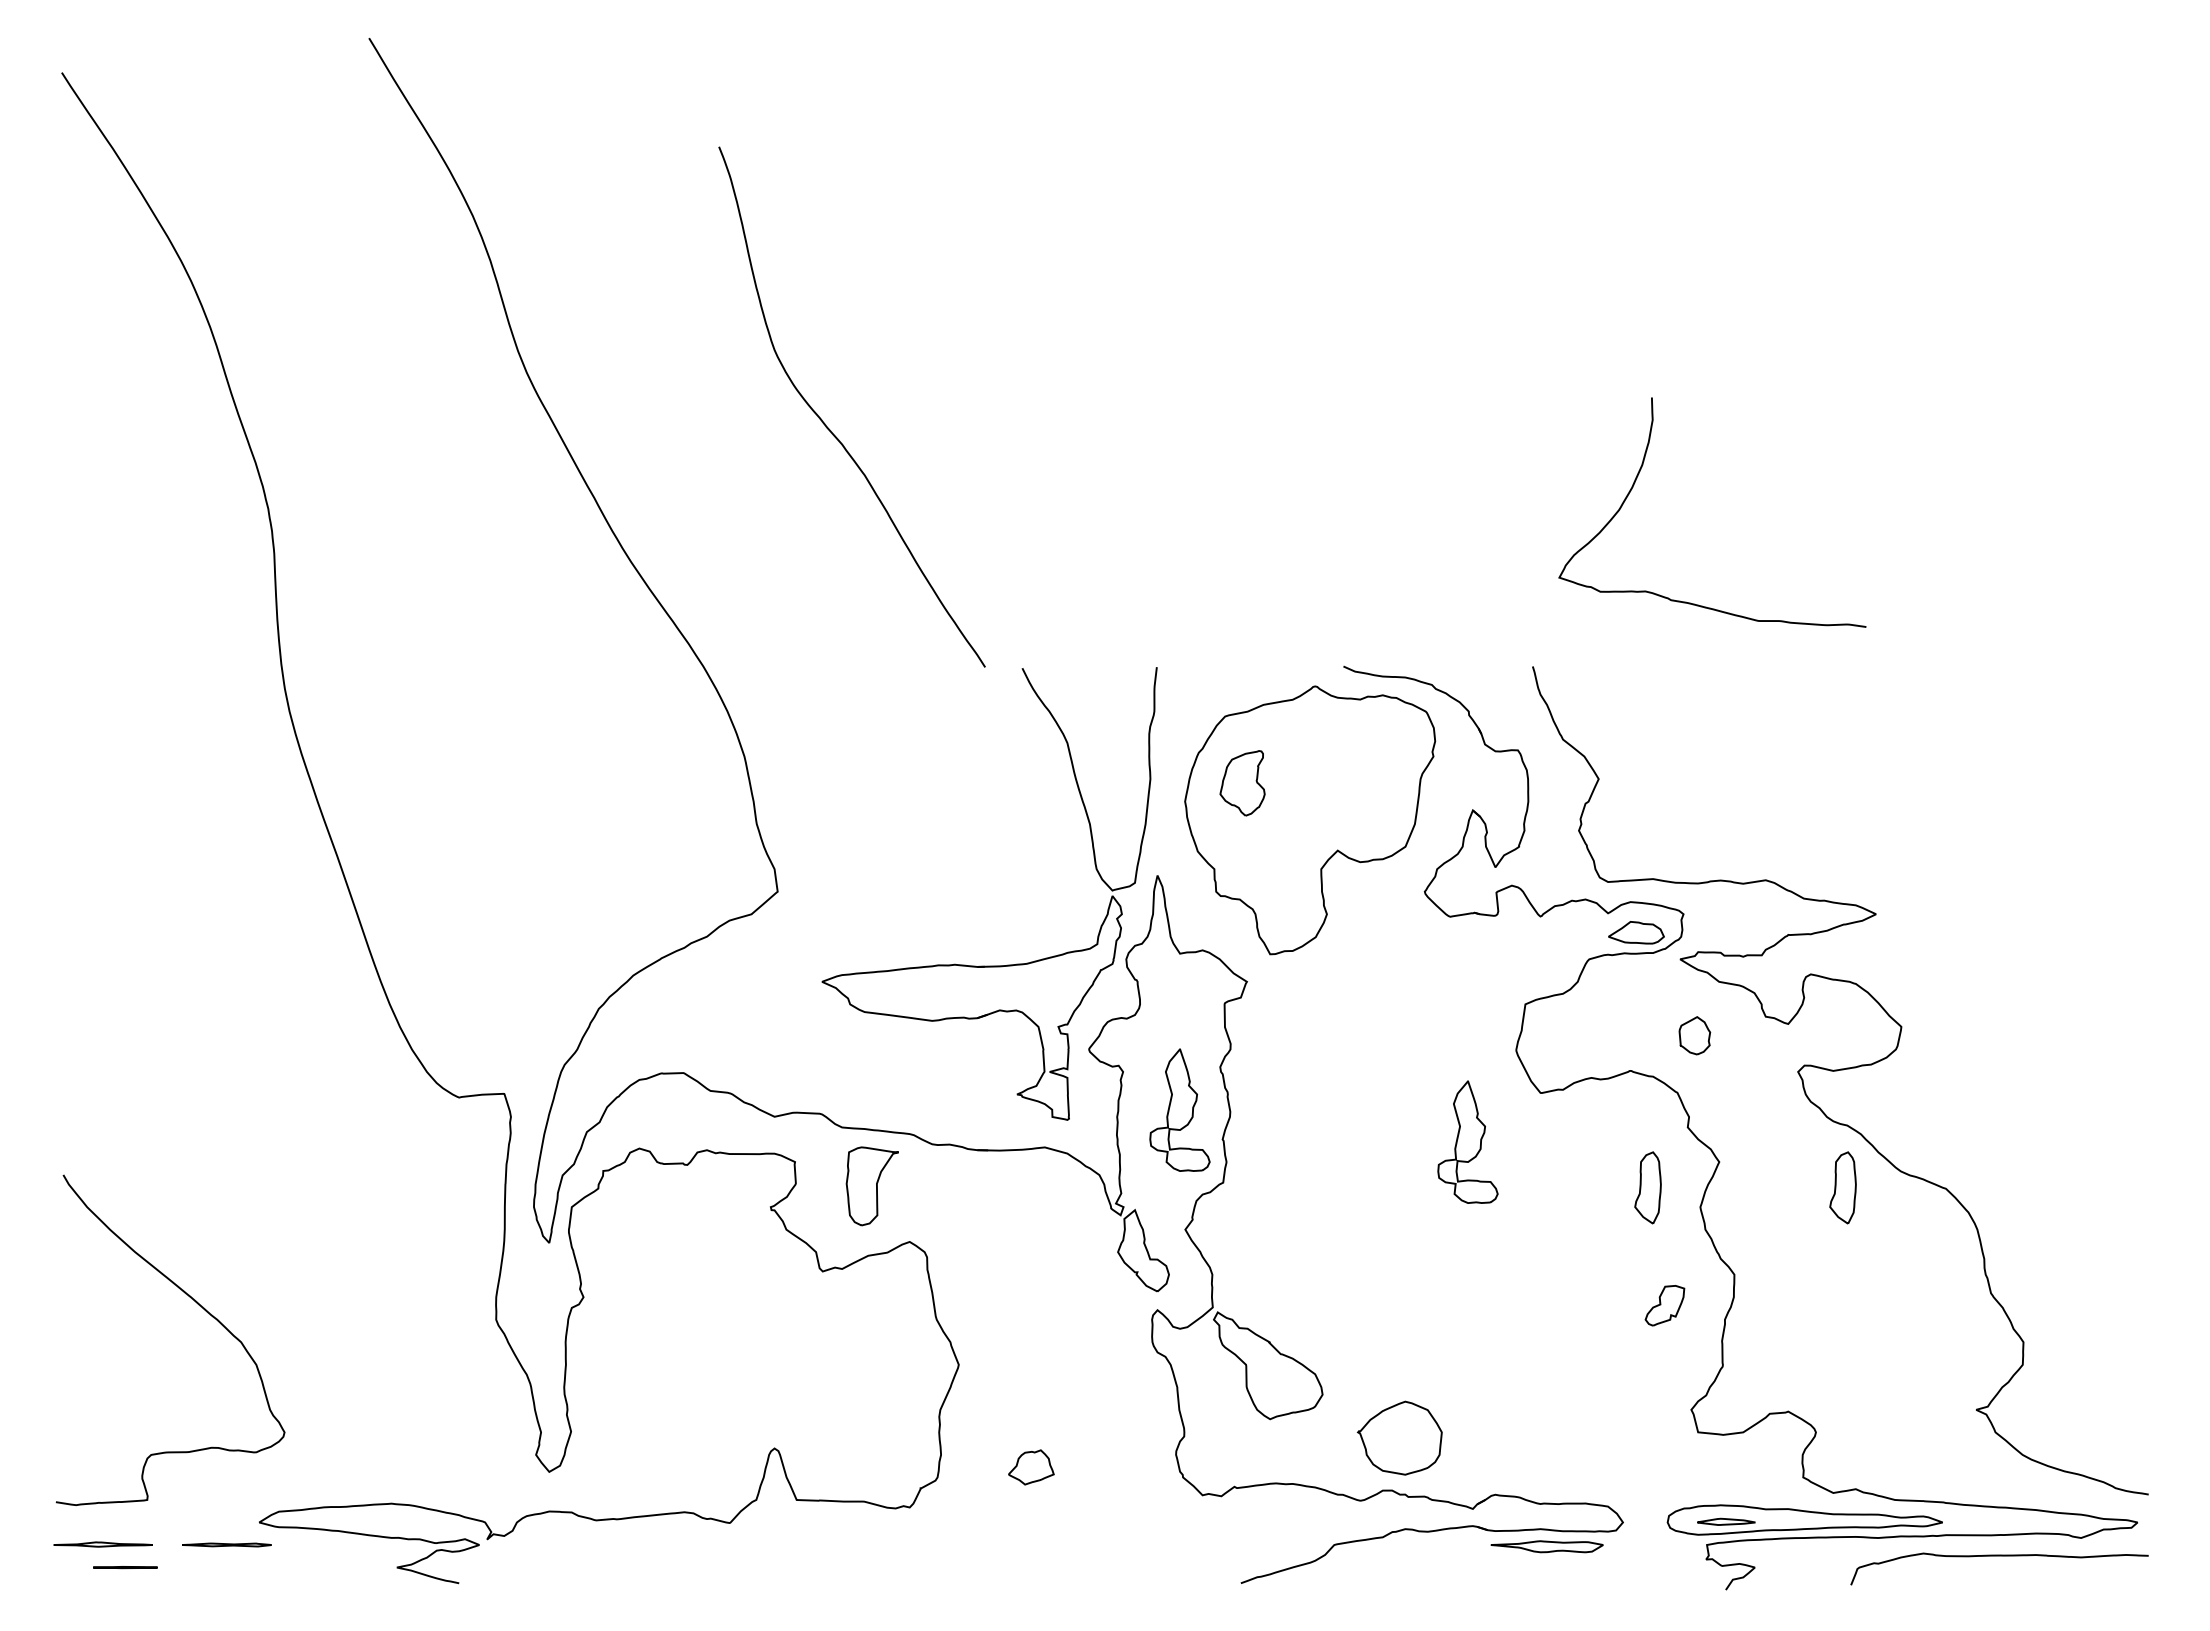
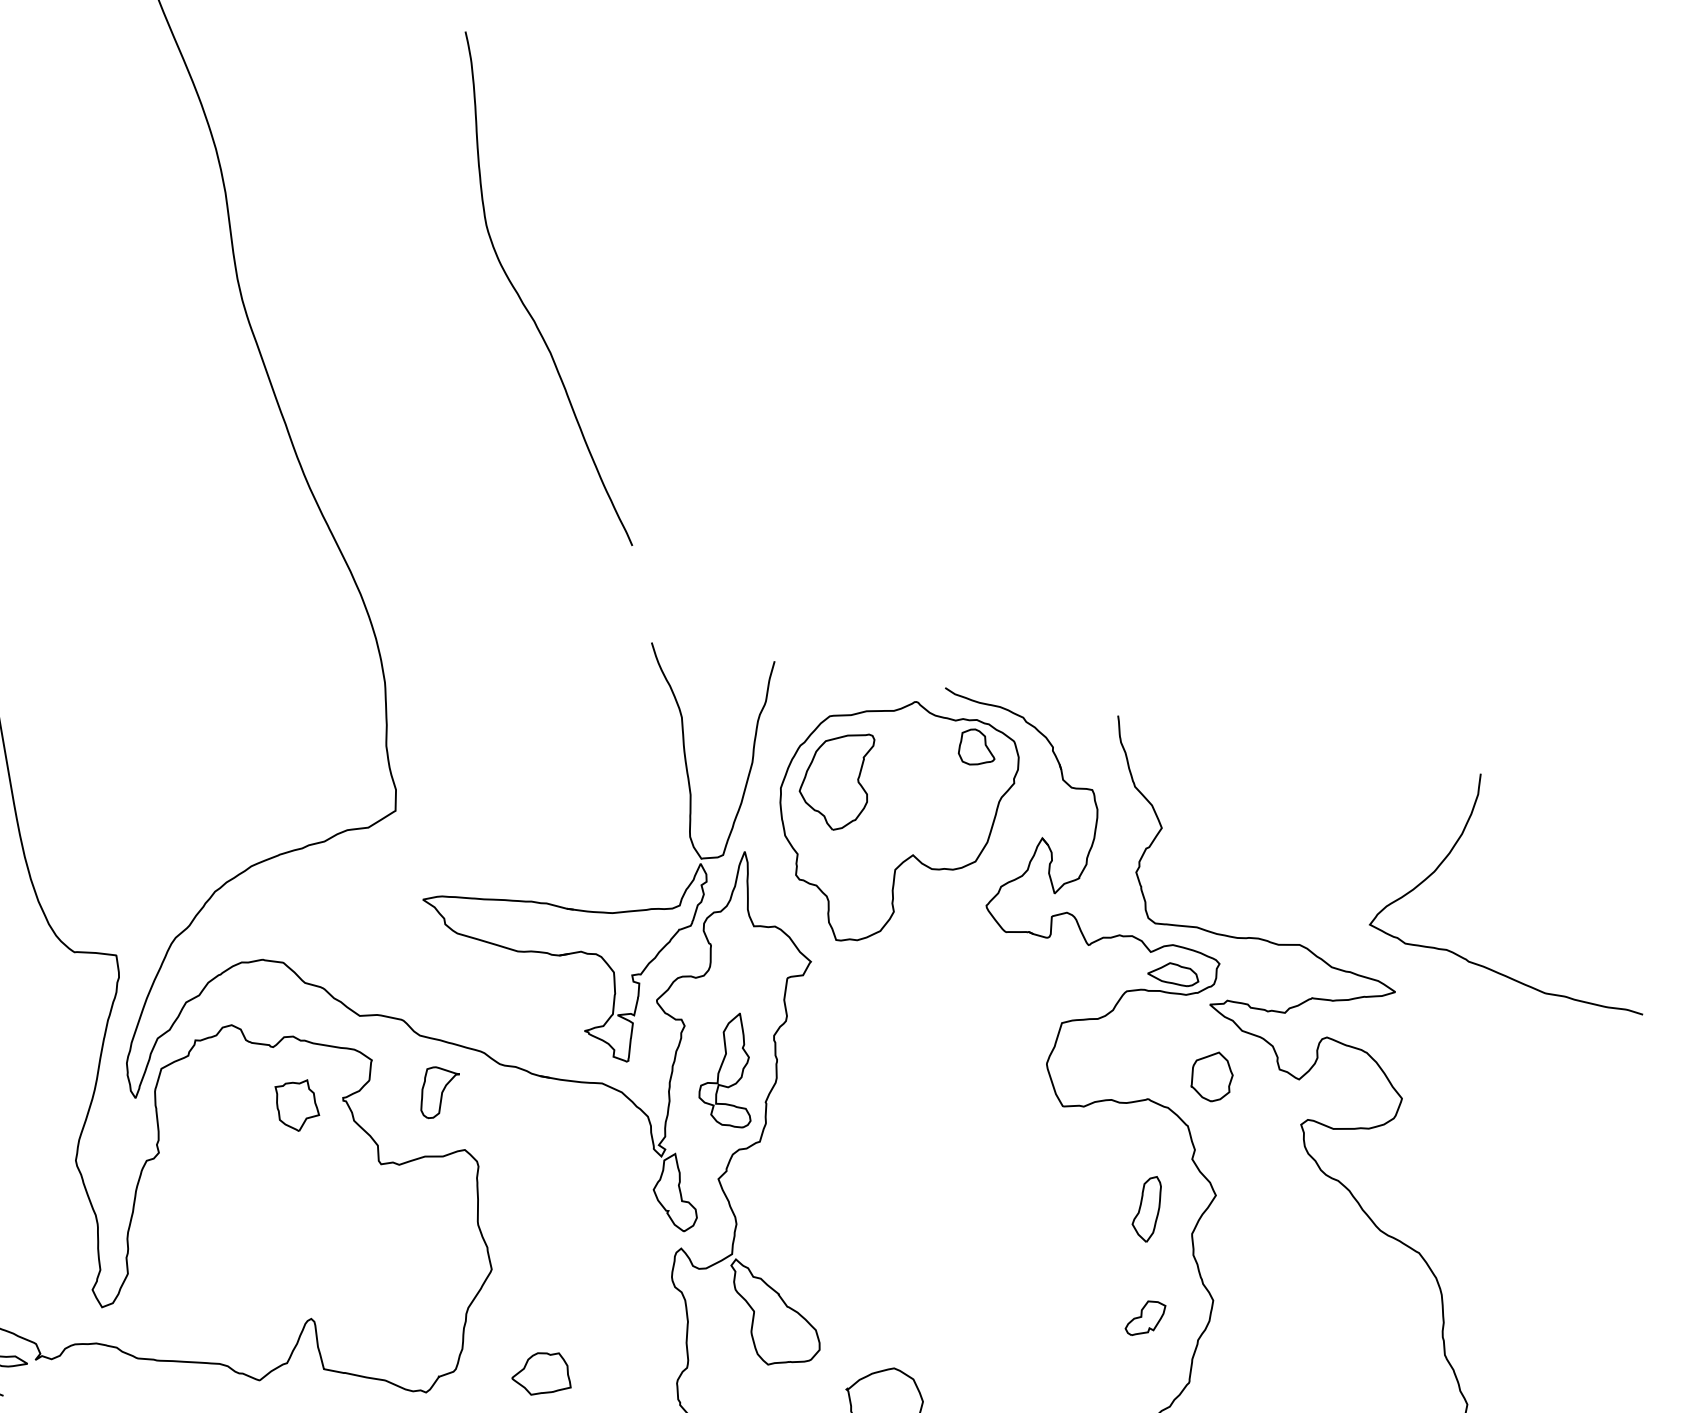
curve: (825, 423) -> (522, 299), moved
curve: (1638, 476) -> (1456, 843), moved
part: (1388, 724) -> (977, 747), added
part: (1242, 783) -> (835, 780), size x1.67
part: (1694, 1035) -> (1211, 1076), size x1.43
part: (1467, 1141) -> (989, 1139), removed
part: (872, 1186) -> (439, 1093), size x0.71
part: (1842, 1187) -> (1324, 1236), removed
part: (722, 1221) -> (296, 1103), added
part: (1031, 1467) -> (543, 1373), size x1.43

